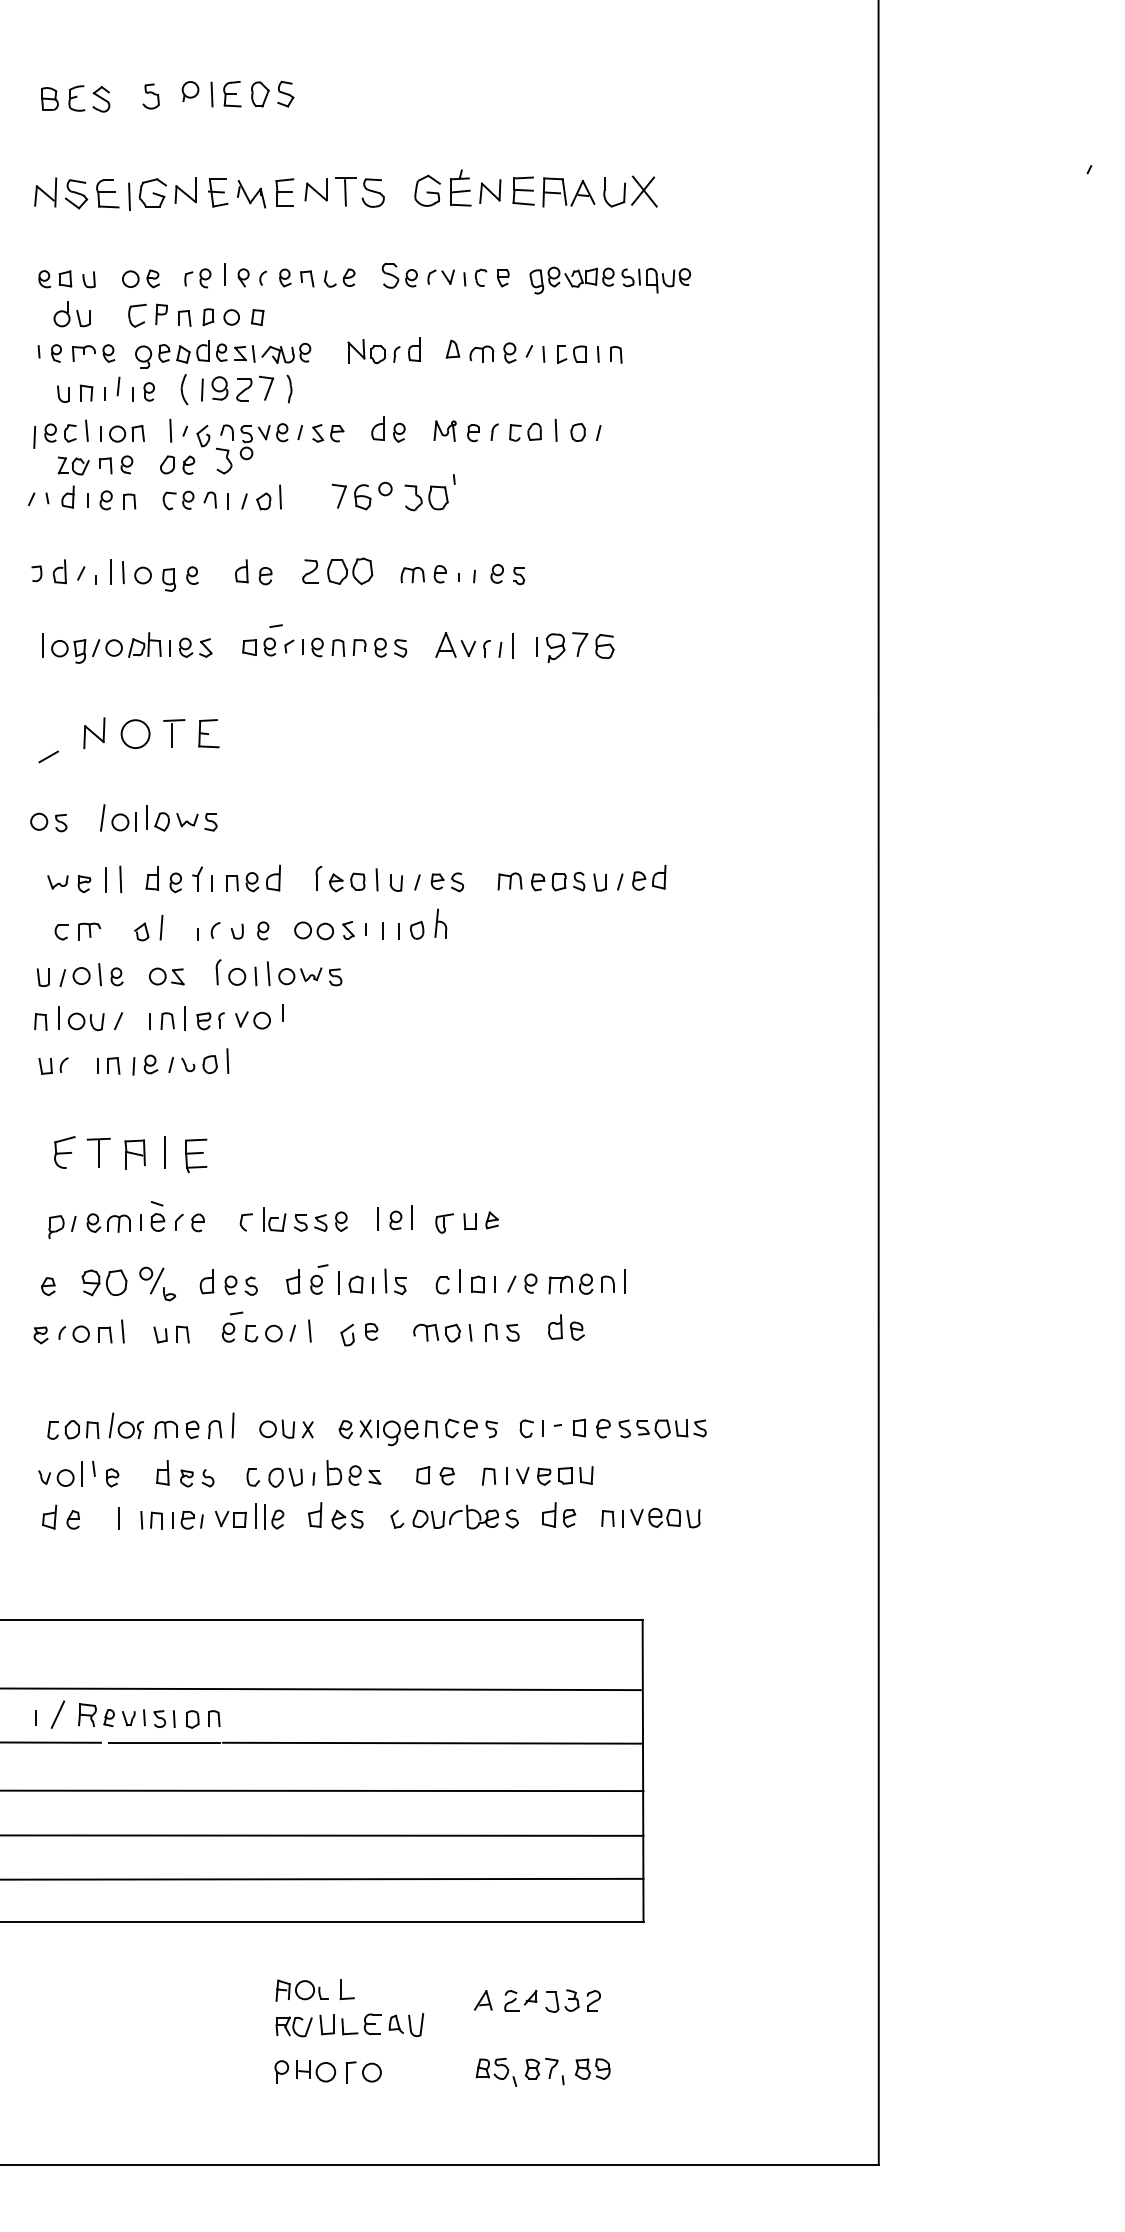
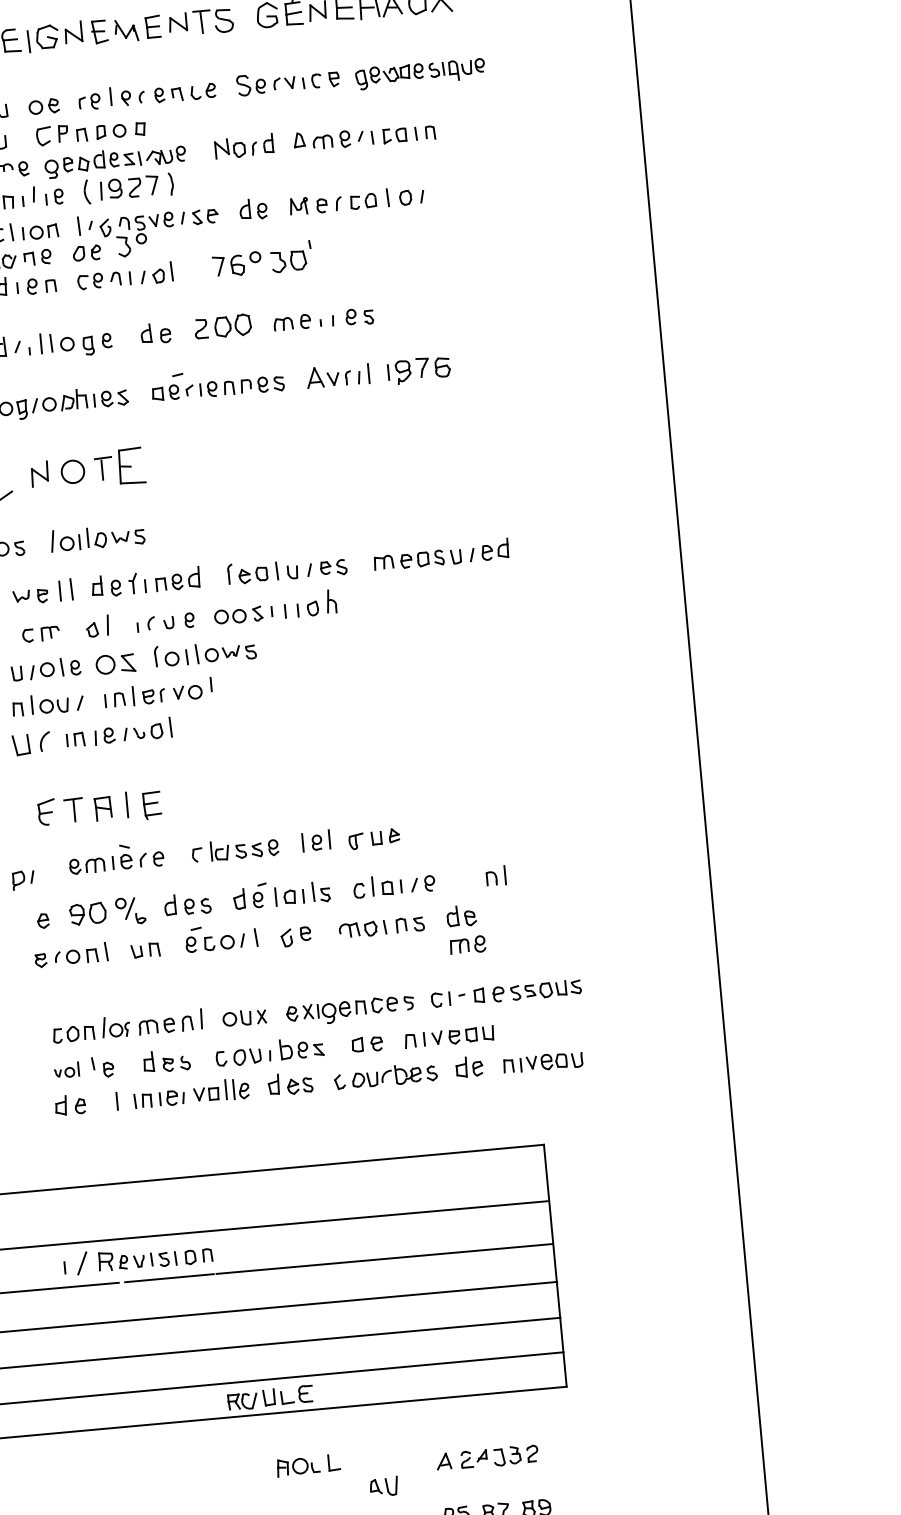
part: (208, 733) -> (131, 466), size x1.6
part: (166, 976) -> (115, 663), size x1.4
part: (53, 1065) -> (31, 743), size x1.6
part: (62, 1227) -> (23, 880), moved
part: (570, 1283) -> (467, 944), moved
part: (60, 1473) -> (66, 1069), size x0.7
part: (328, 2025) -> (270, 1398), moved

